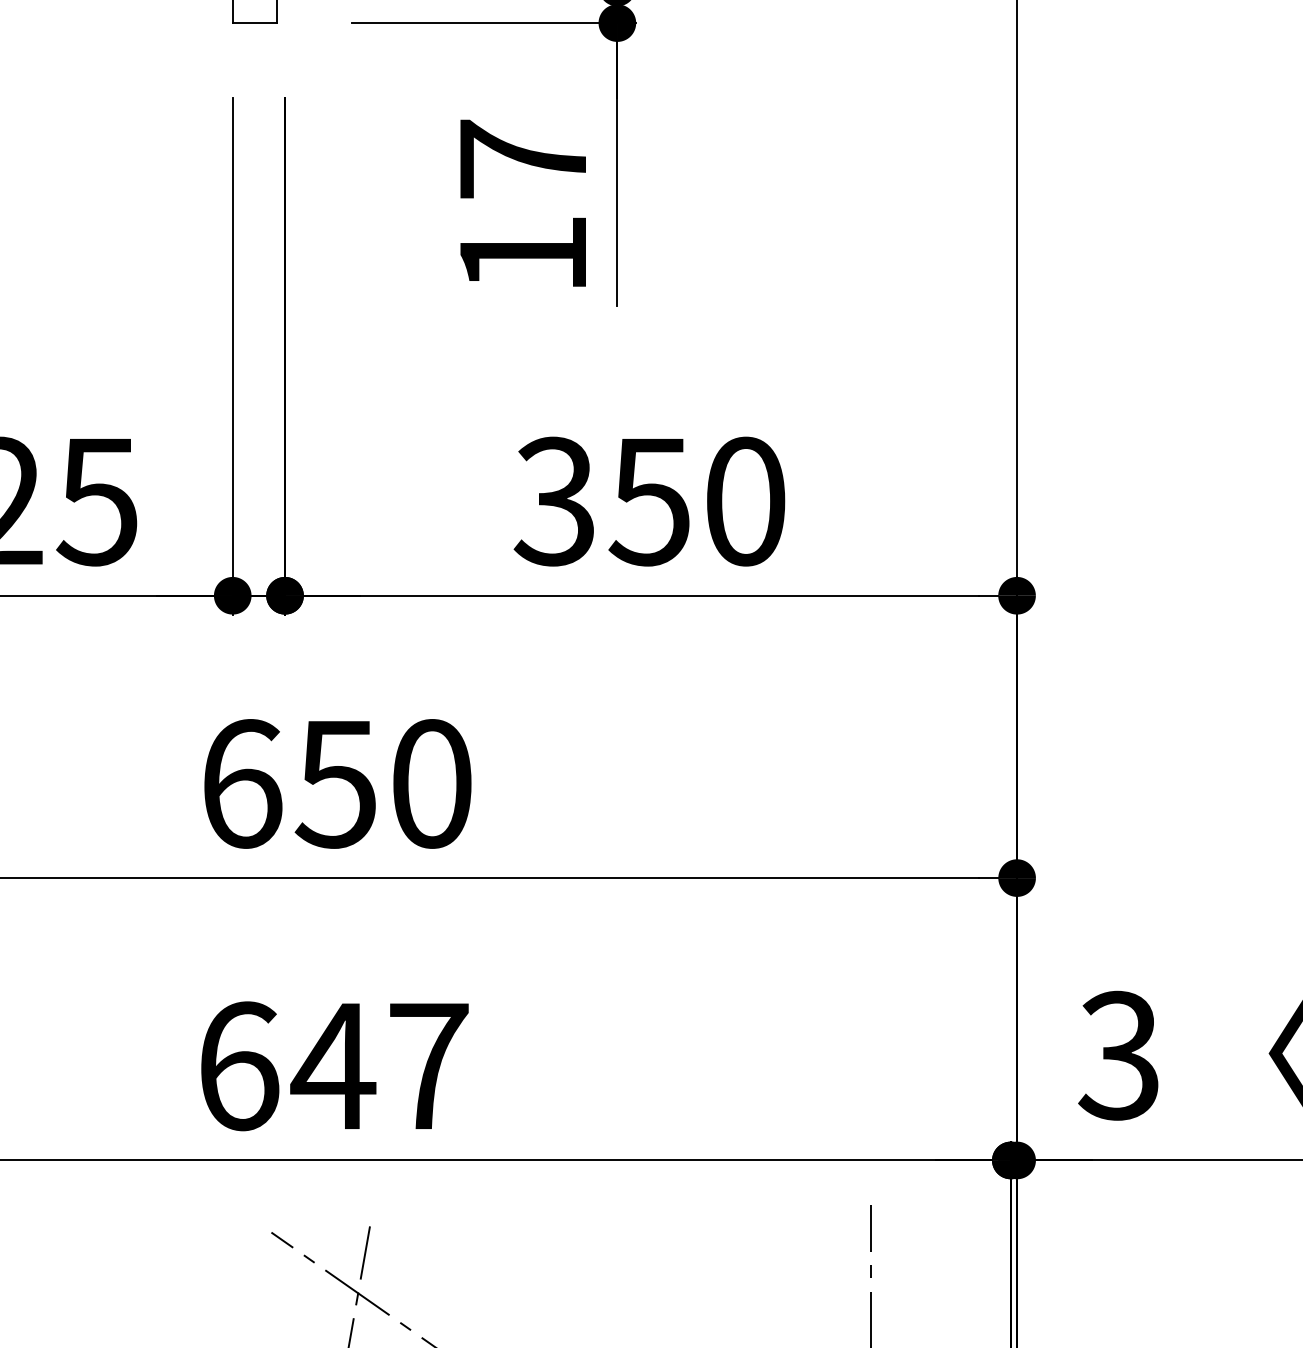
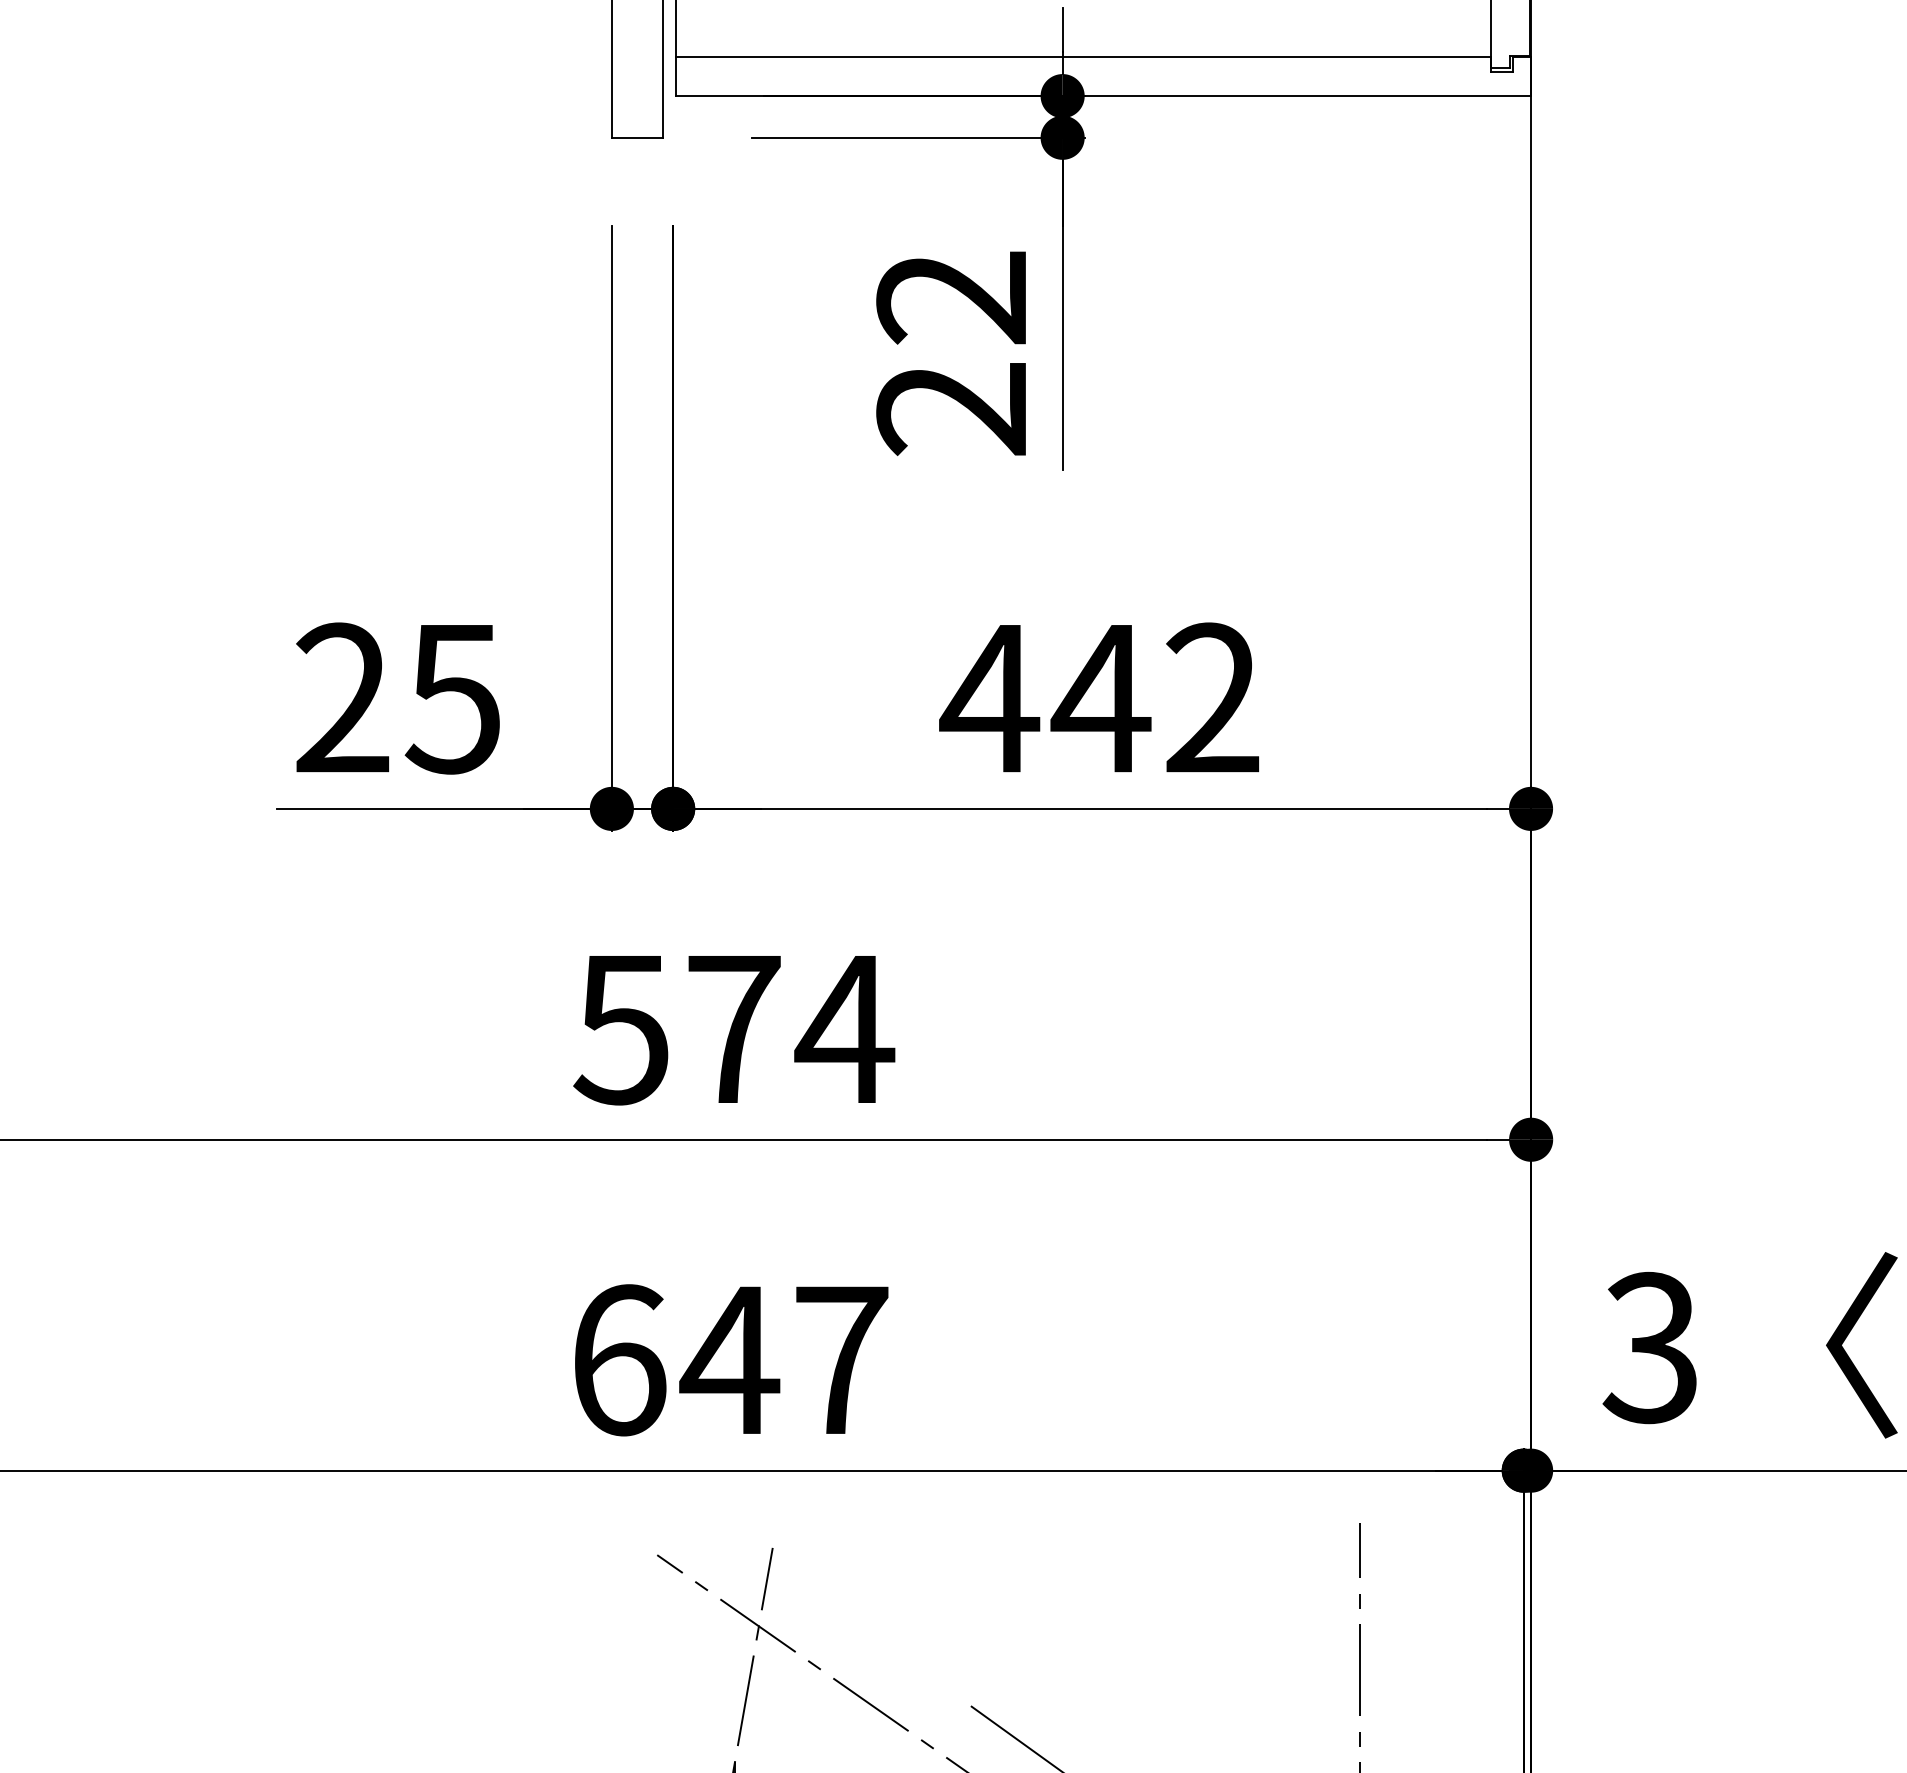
text: (521, 207) -> (950, 353), 17 -> 22
text: (648, 501) -> (1099, 698), 350 -> 442
text: (337, 784) -> (734, 1029), 650 -> 574

